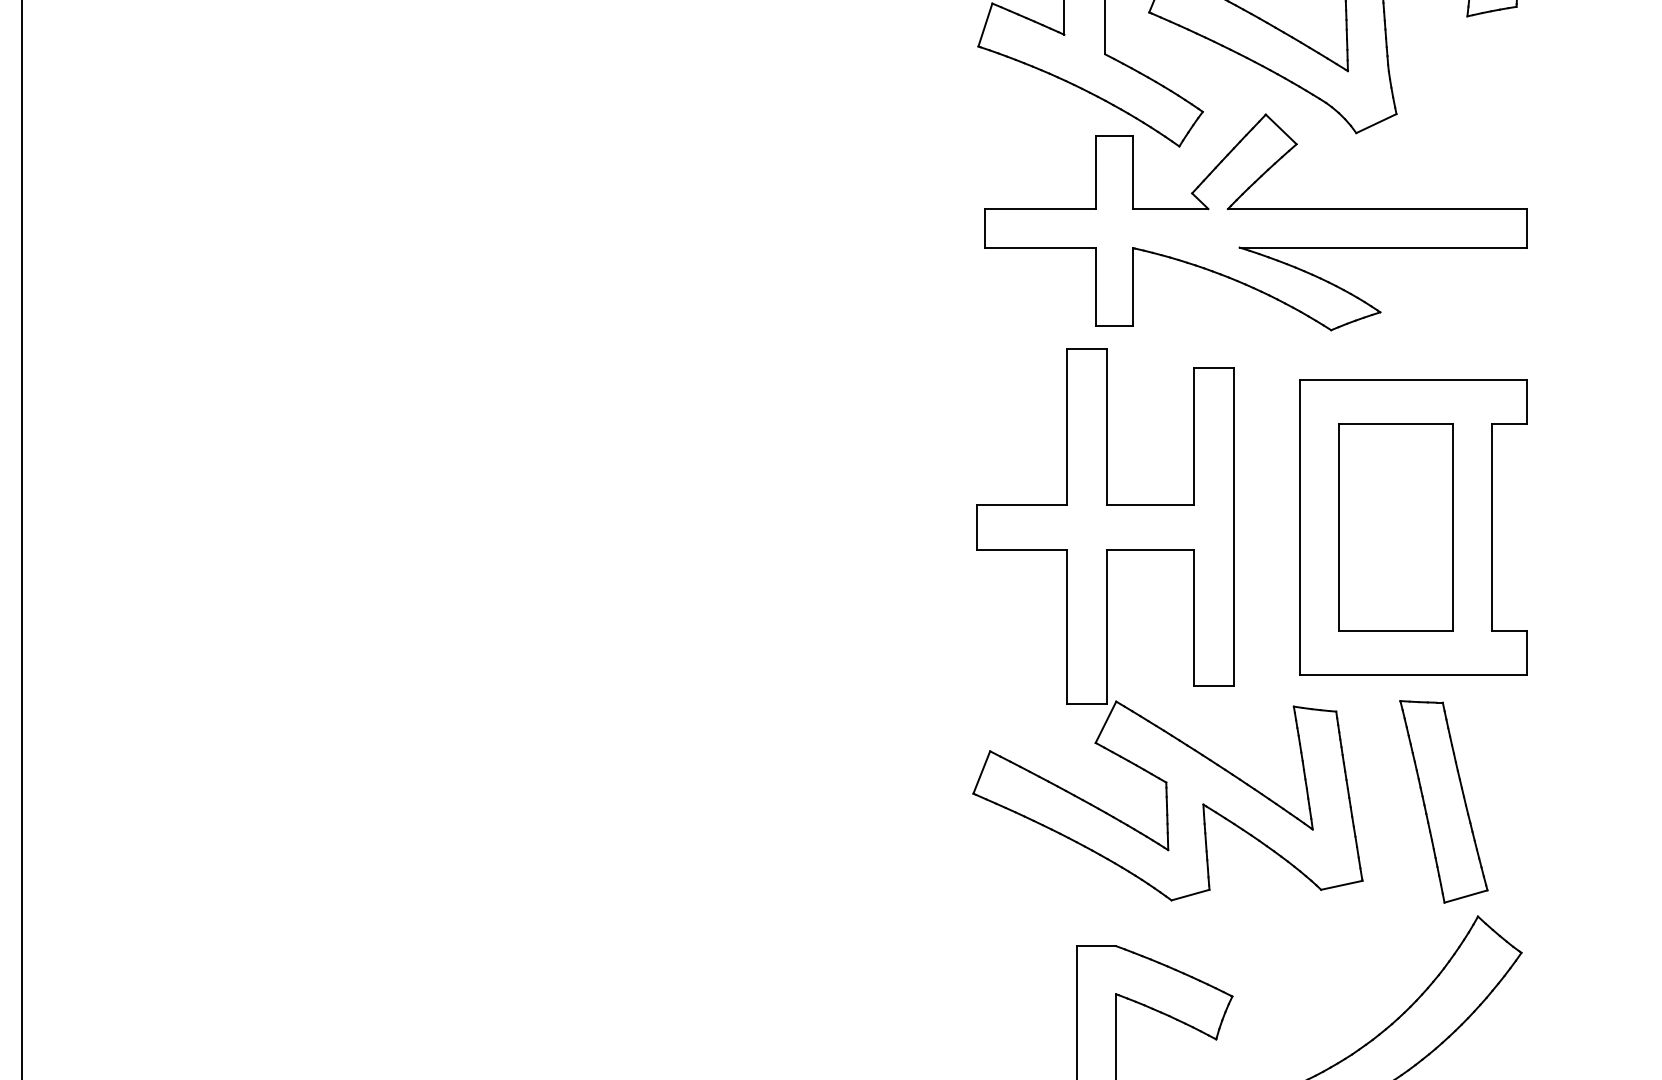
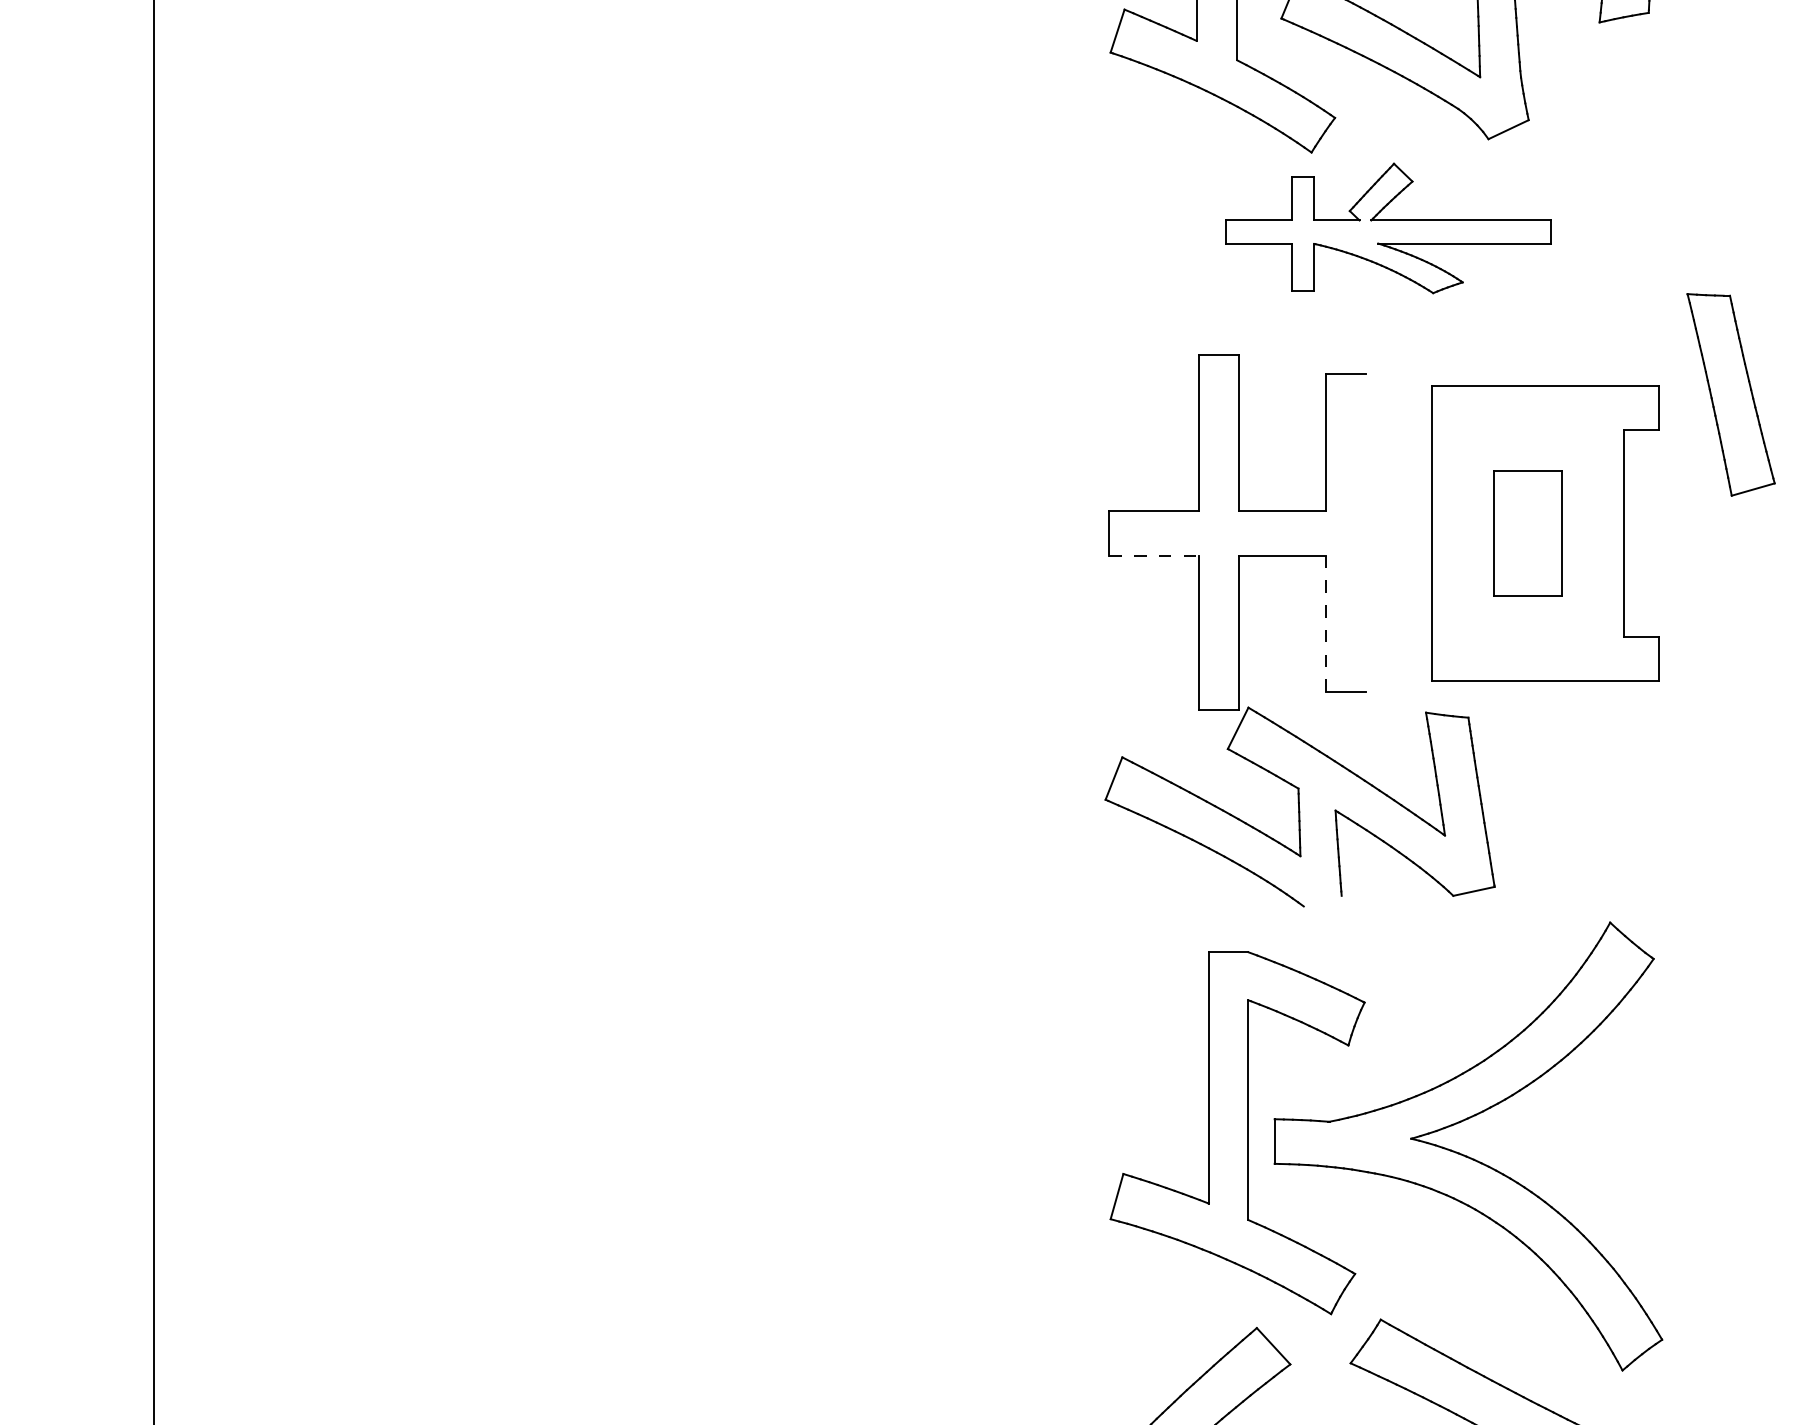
part: (1255, 222) -> (1387, 228), size x0.6
line: (1234, 527) -> (1366, 533), removed
part: (1395, 527) -> (1527, 533), size x0.6
line: (1022, 549) -> (1154, 555), solid -> dashed
line: (1194, 618) -> (1326, 624), solid -> dashed
part: (1443, 801) -> (1730, 394), moved
line: (1190, 894) -> (1322, 900), removed

